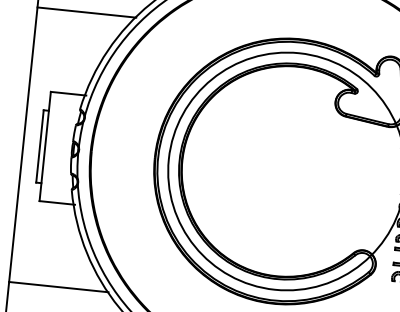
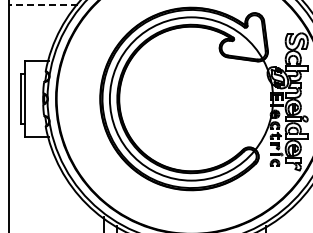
line: (86, 12) -> (43, 4), solid -> dashed
line: (58, 287) -> (43, 194), removed

